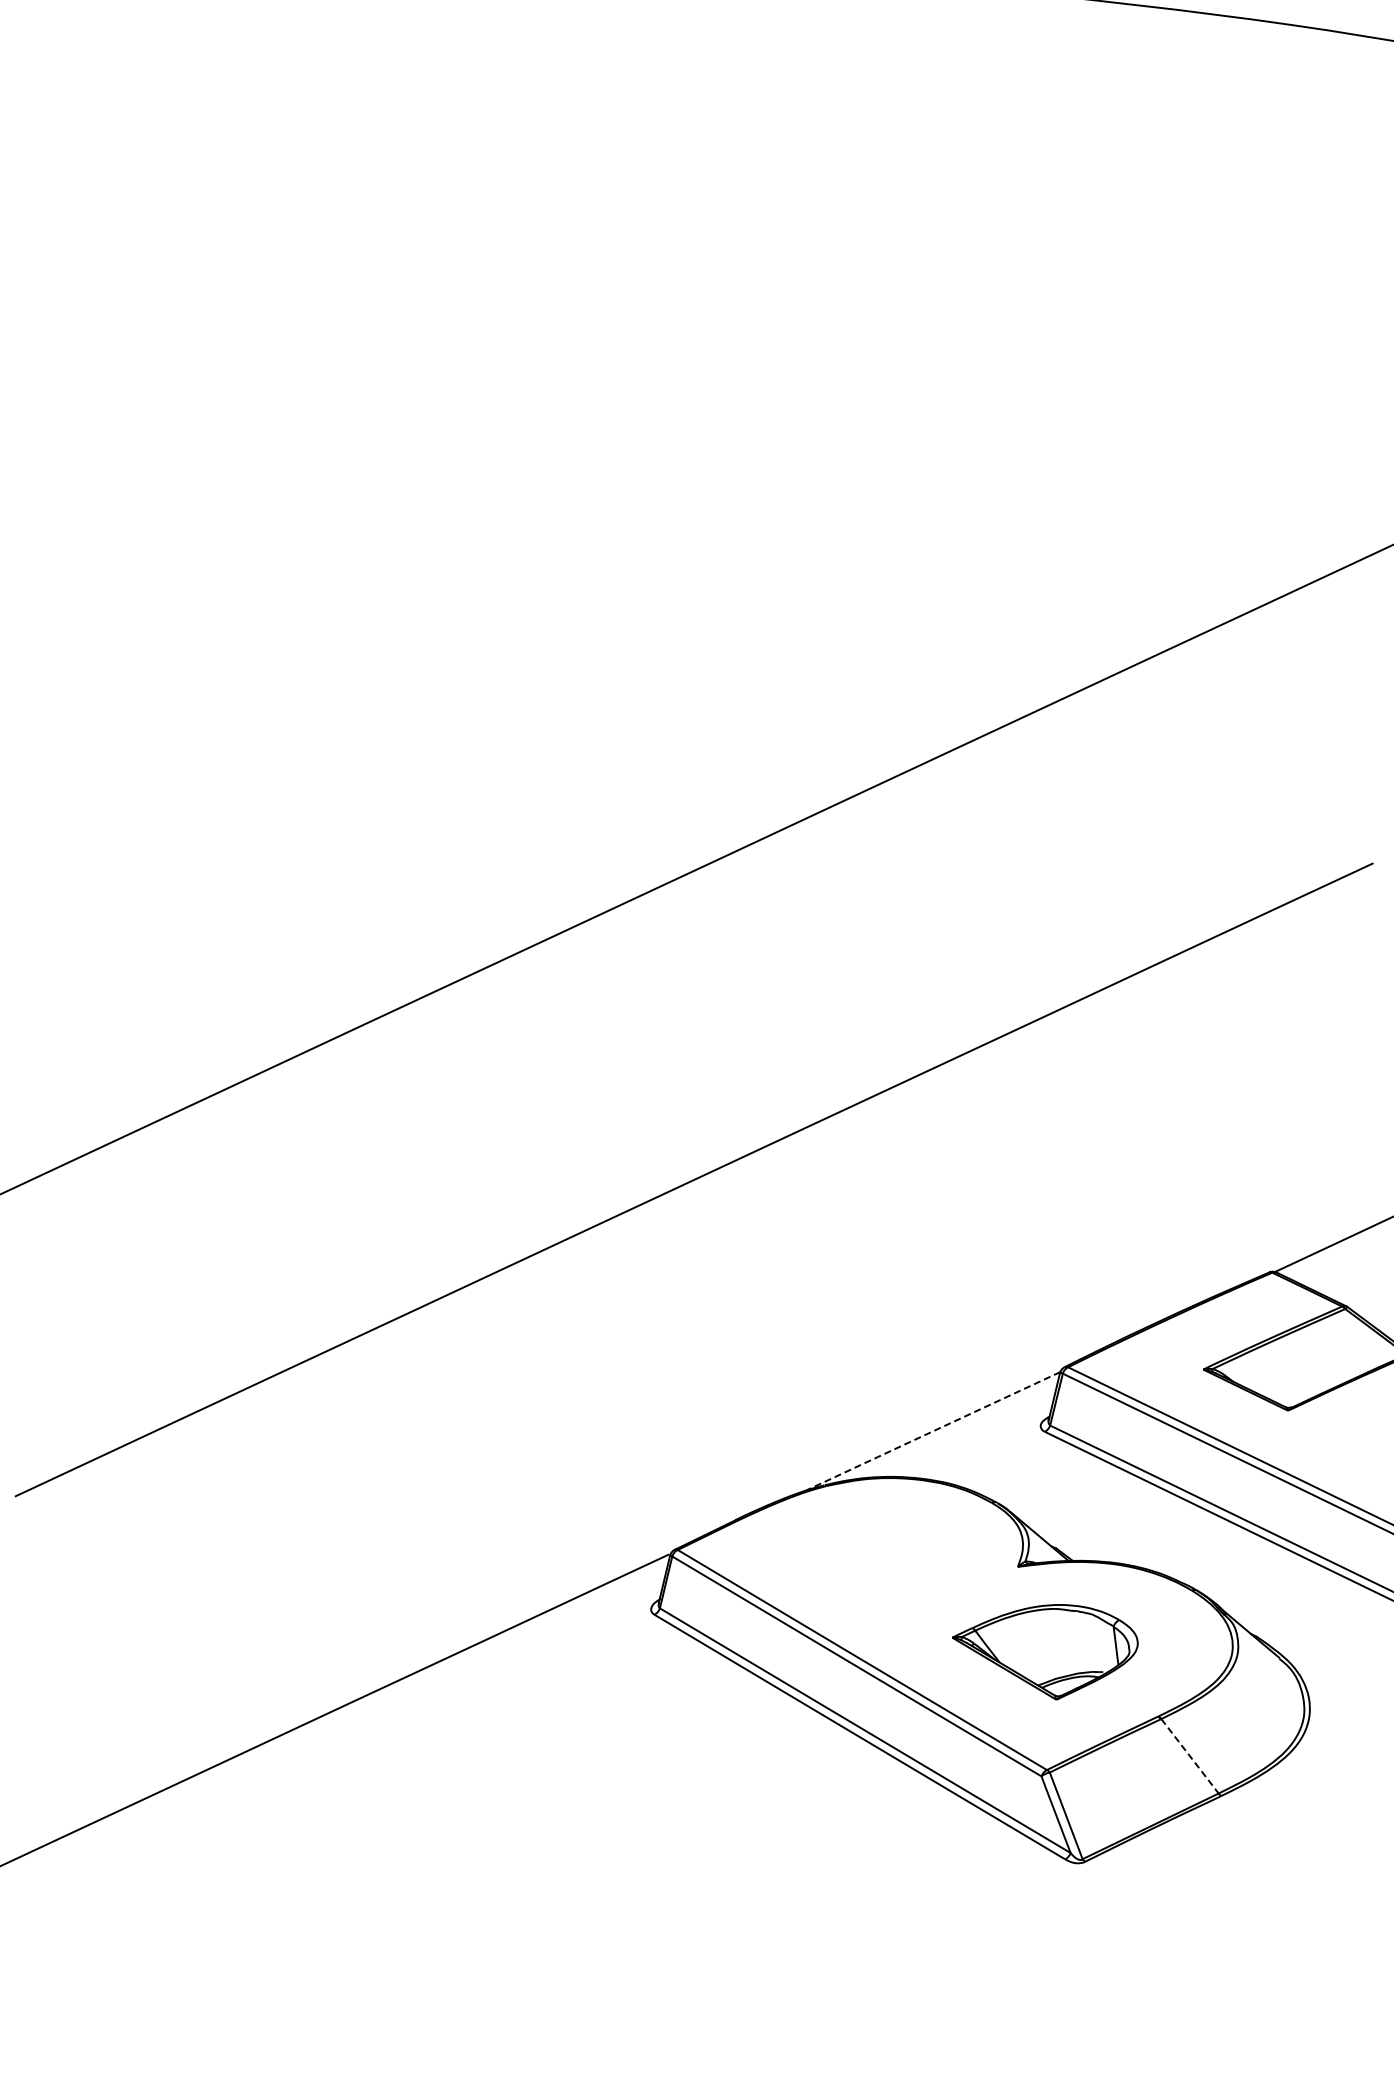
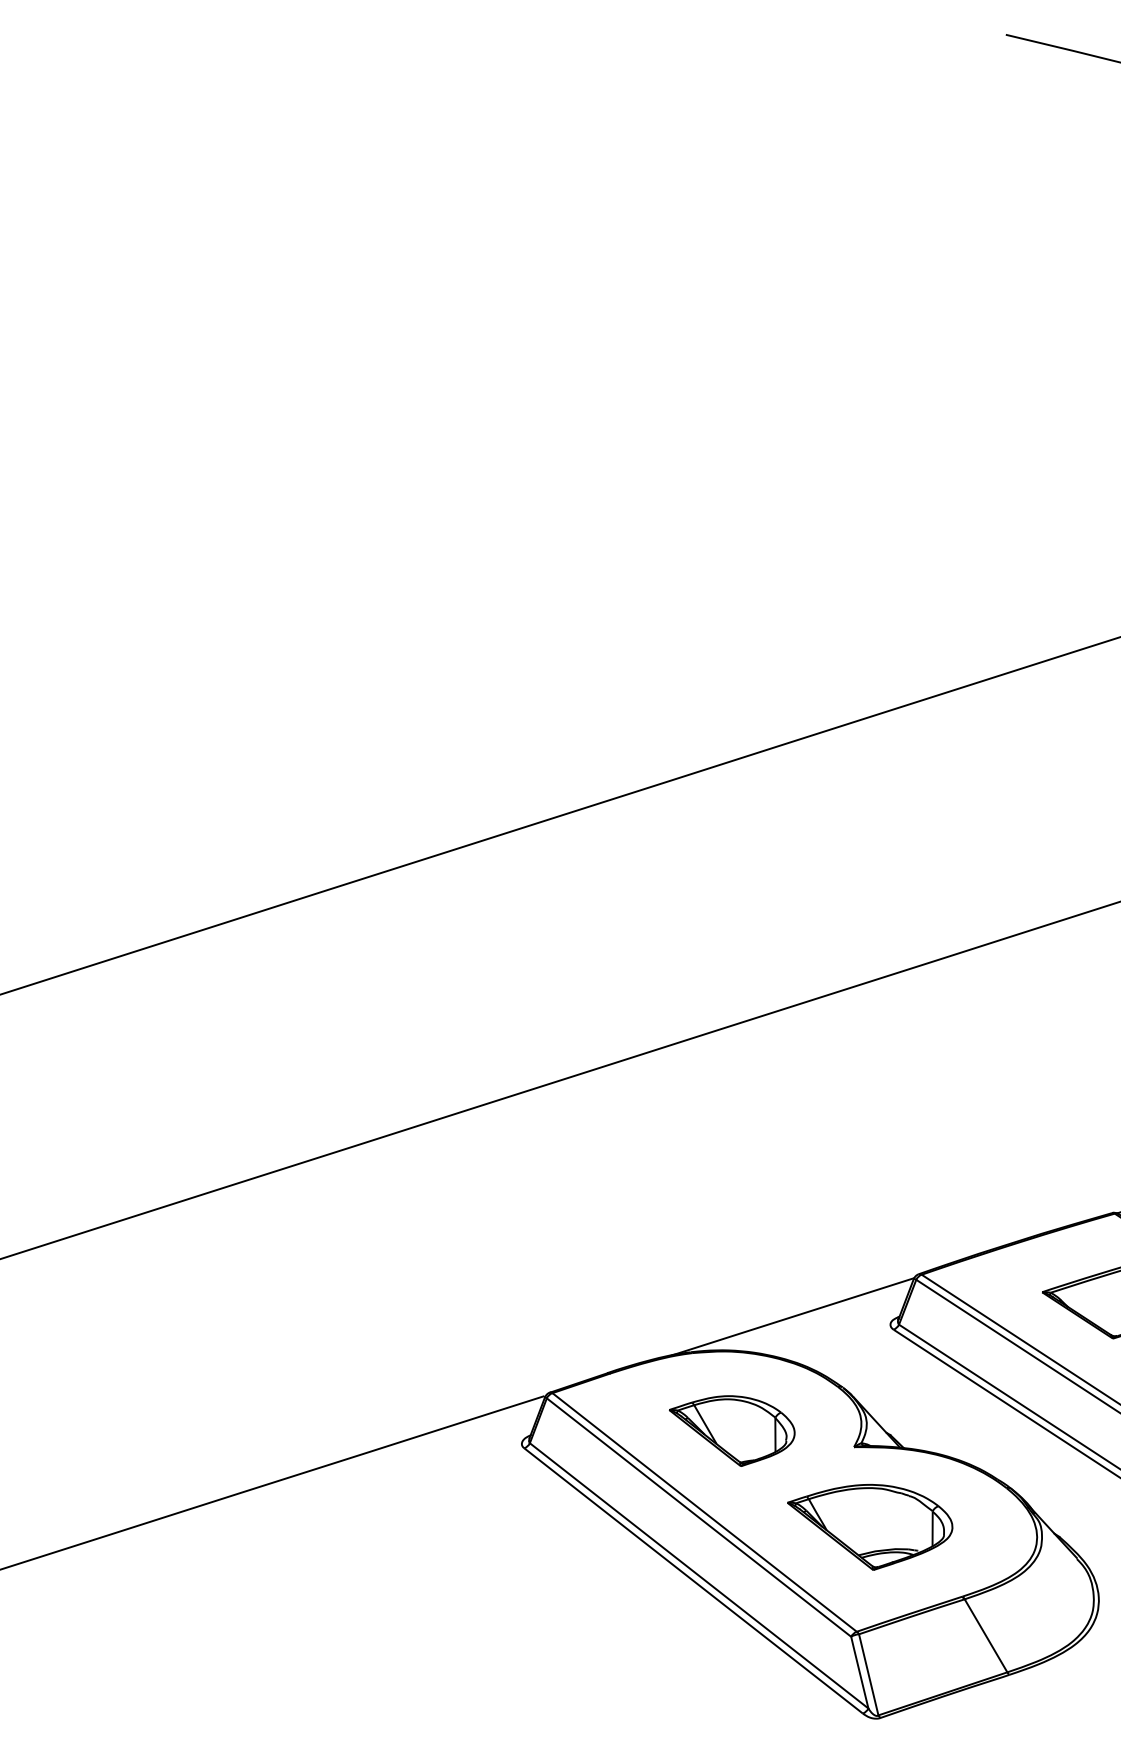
line: (931, 1432) -> (792, 1317), dashed -> solid
part: (879, 1565) -> (730, 1430), added
line: (1190, 1756) -> (986, 1636), dashed -> solid

